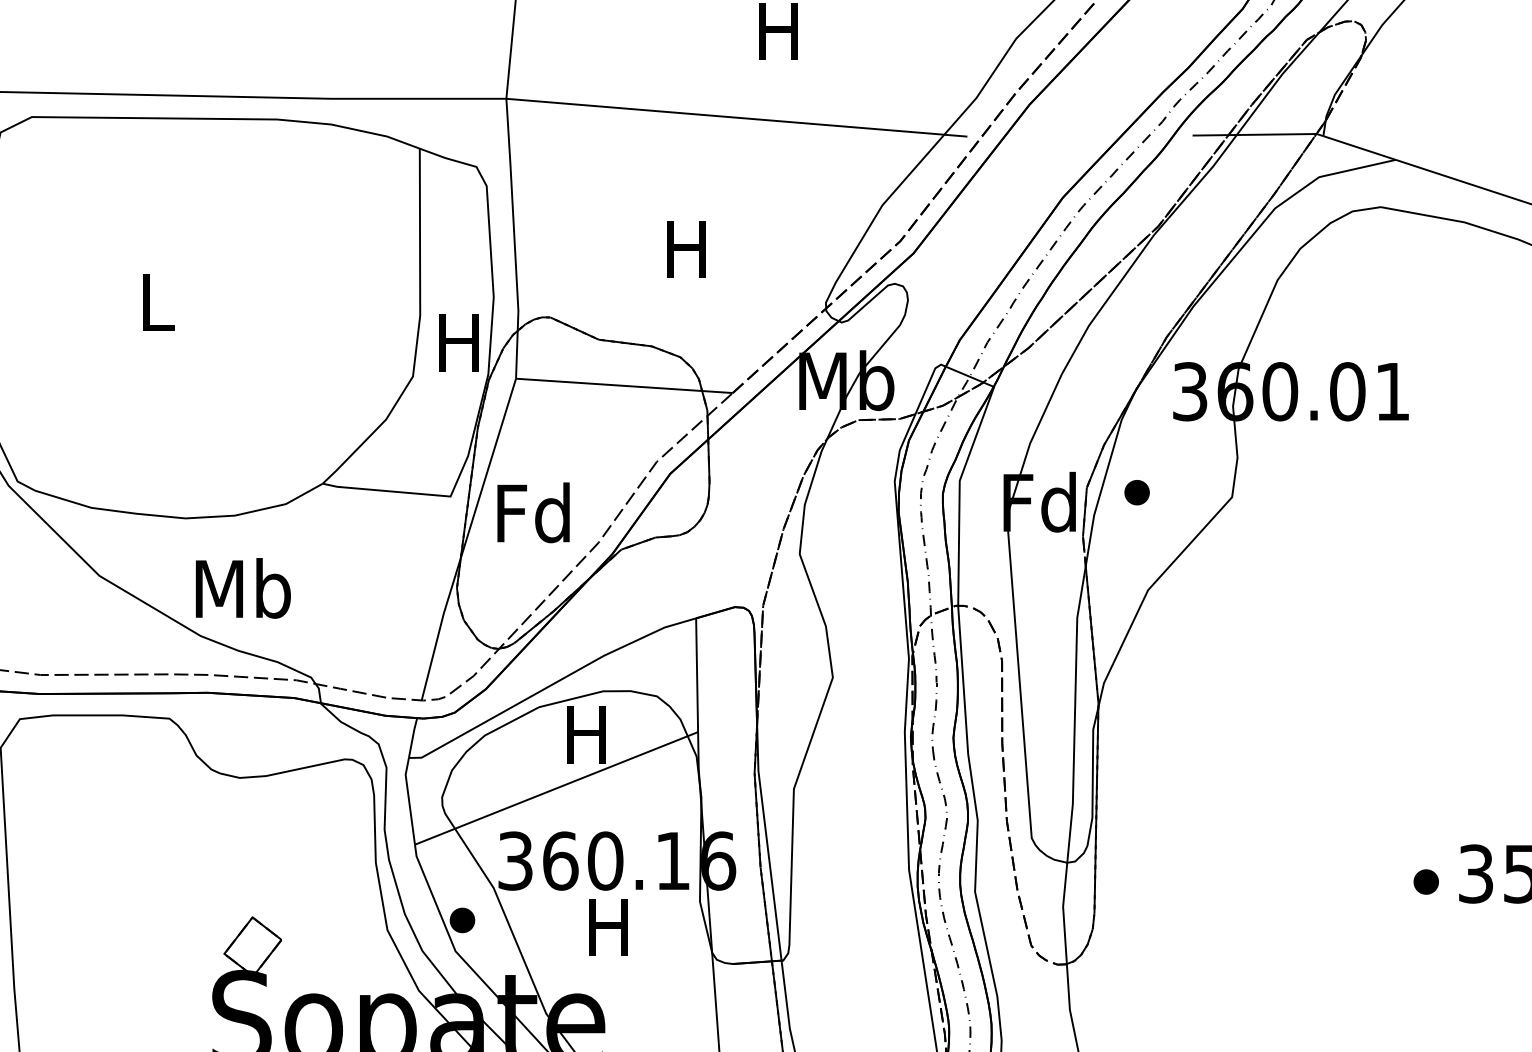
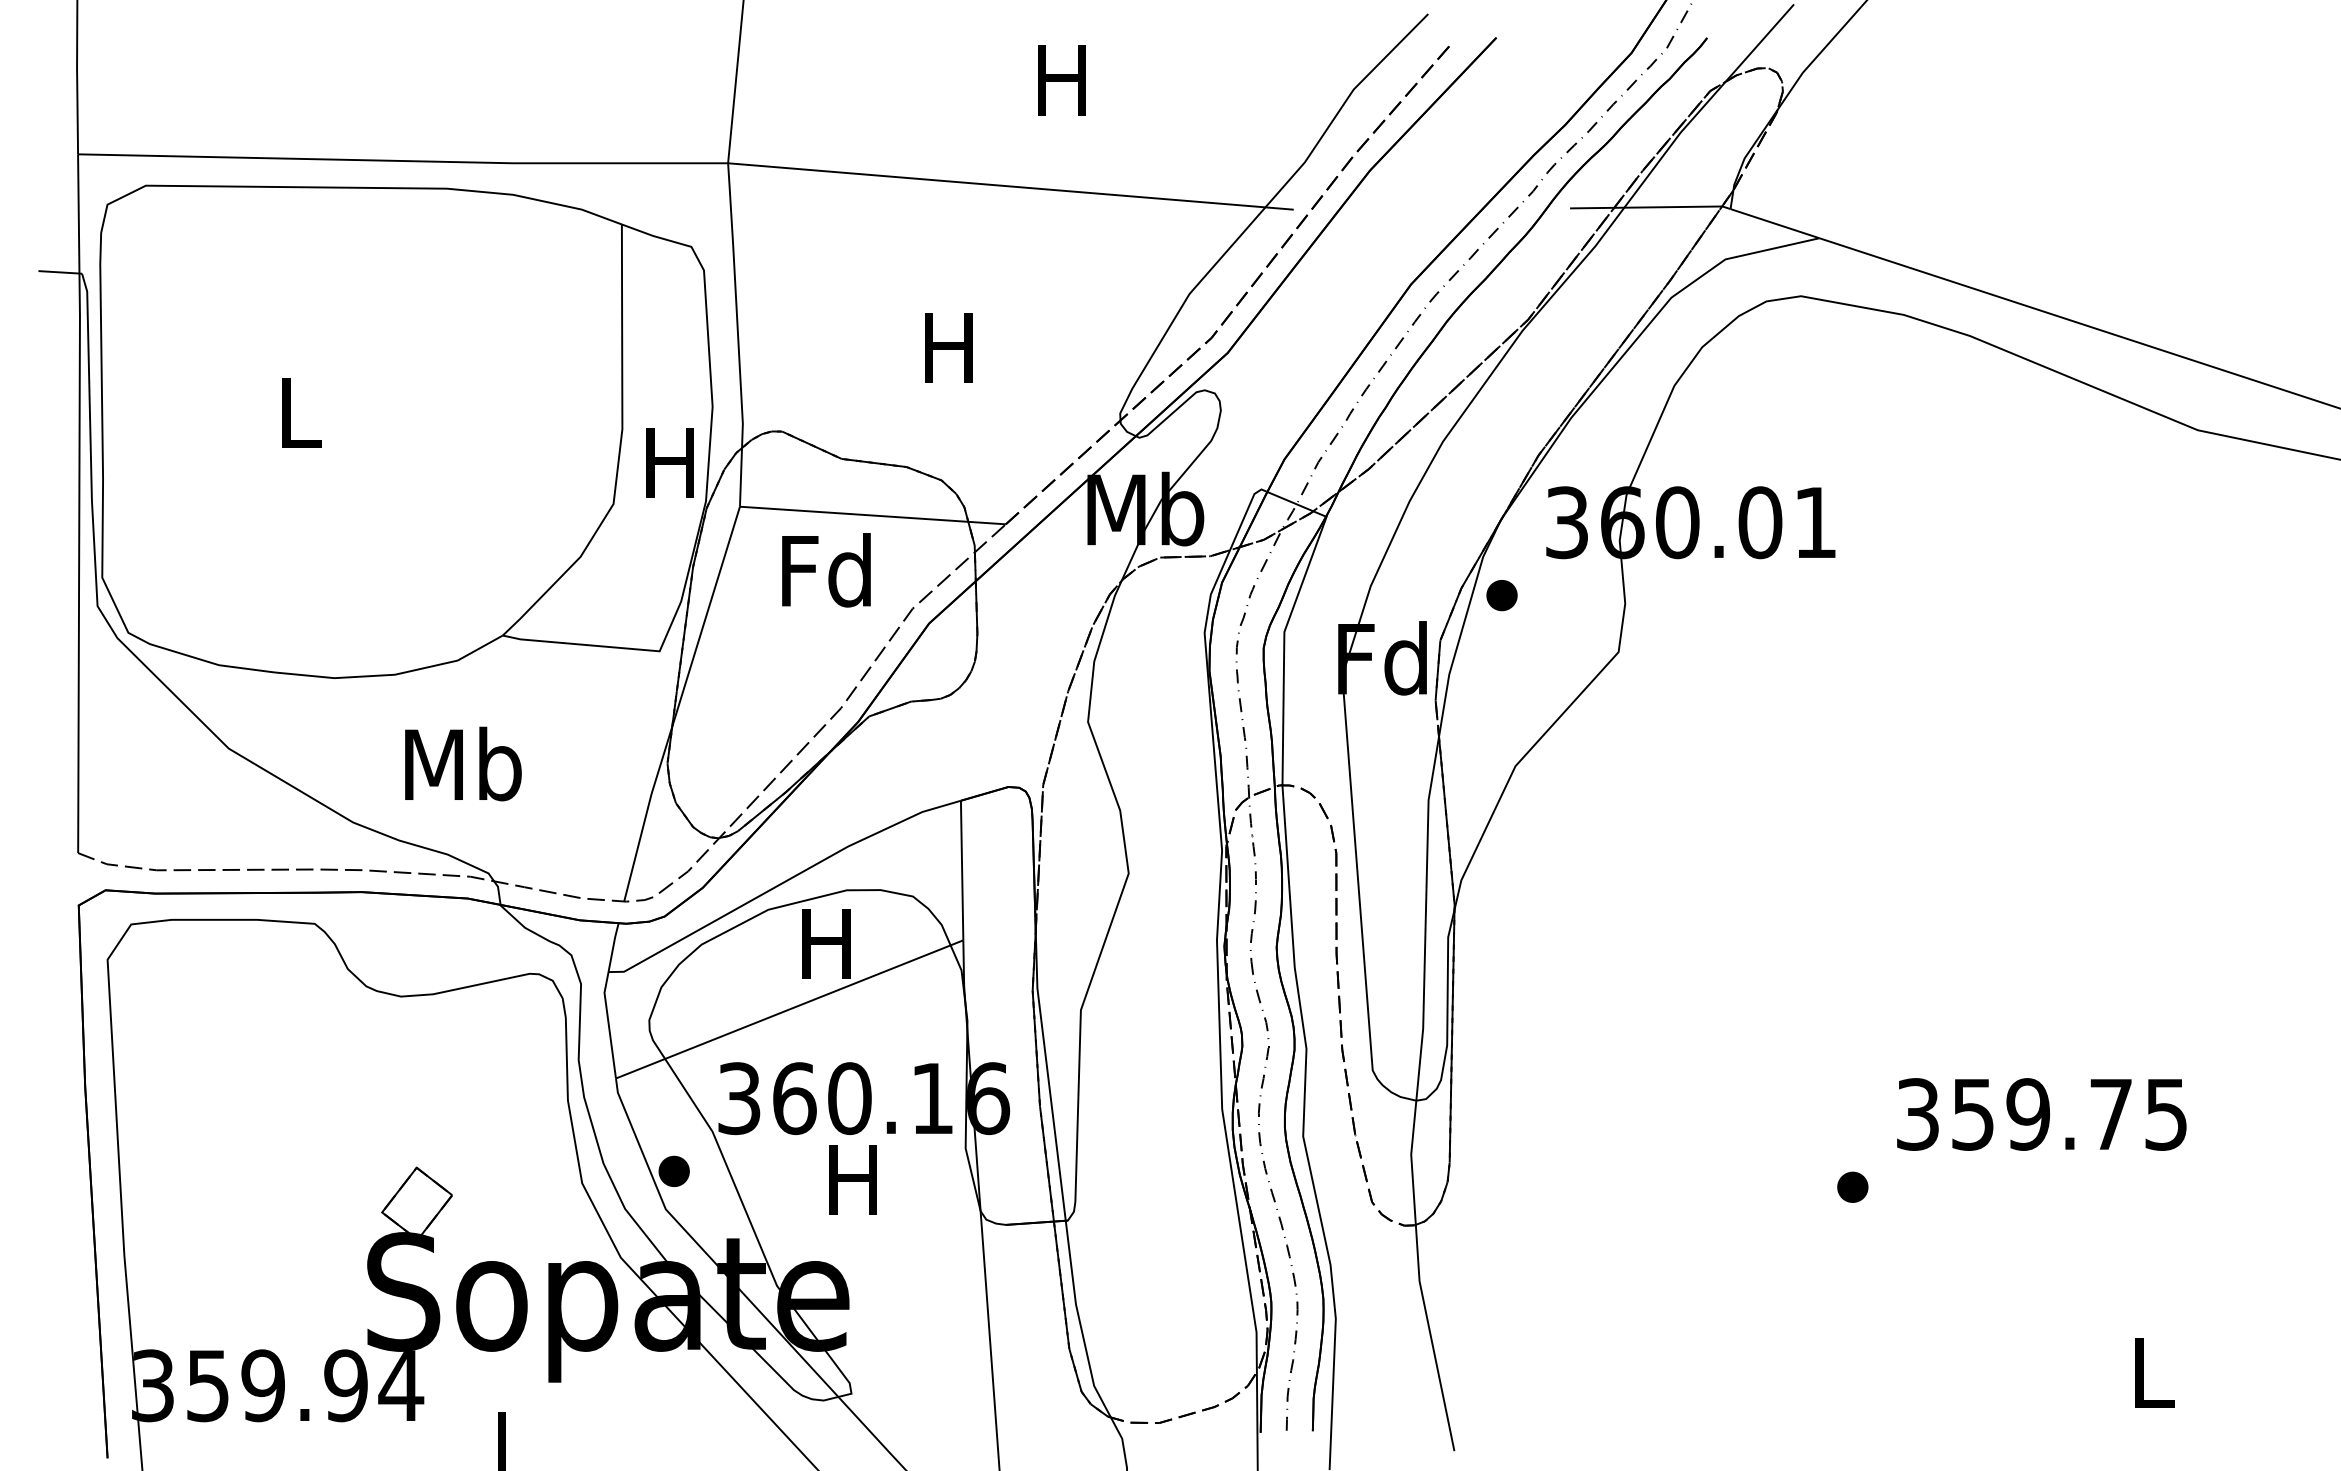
part: (1136, 492) -> (1501, 595), moved
text: (533, 513) -> (826, 570), moved
text: (243, 587) -> (463, 763), moved
part: (1426, 881) -> (1852, 1186), moved

